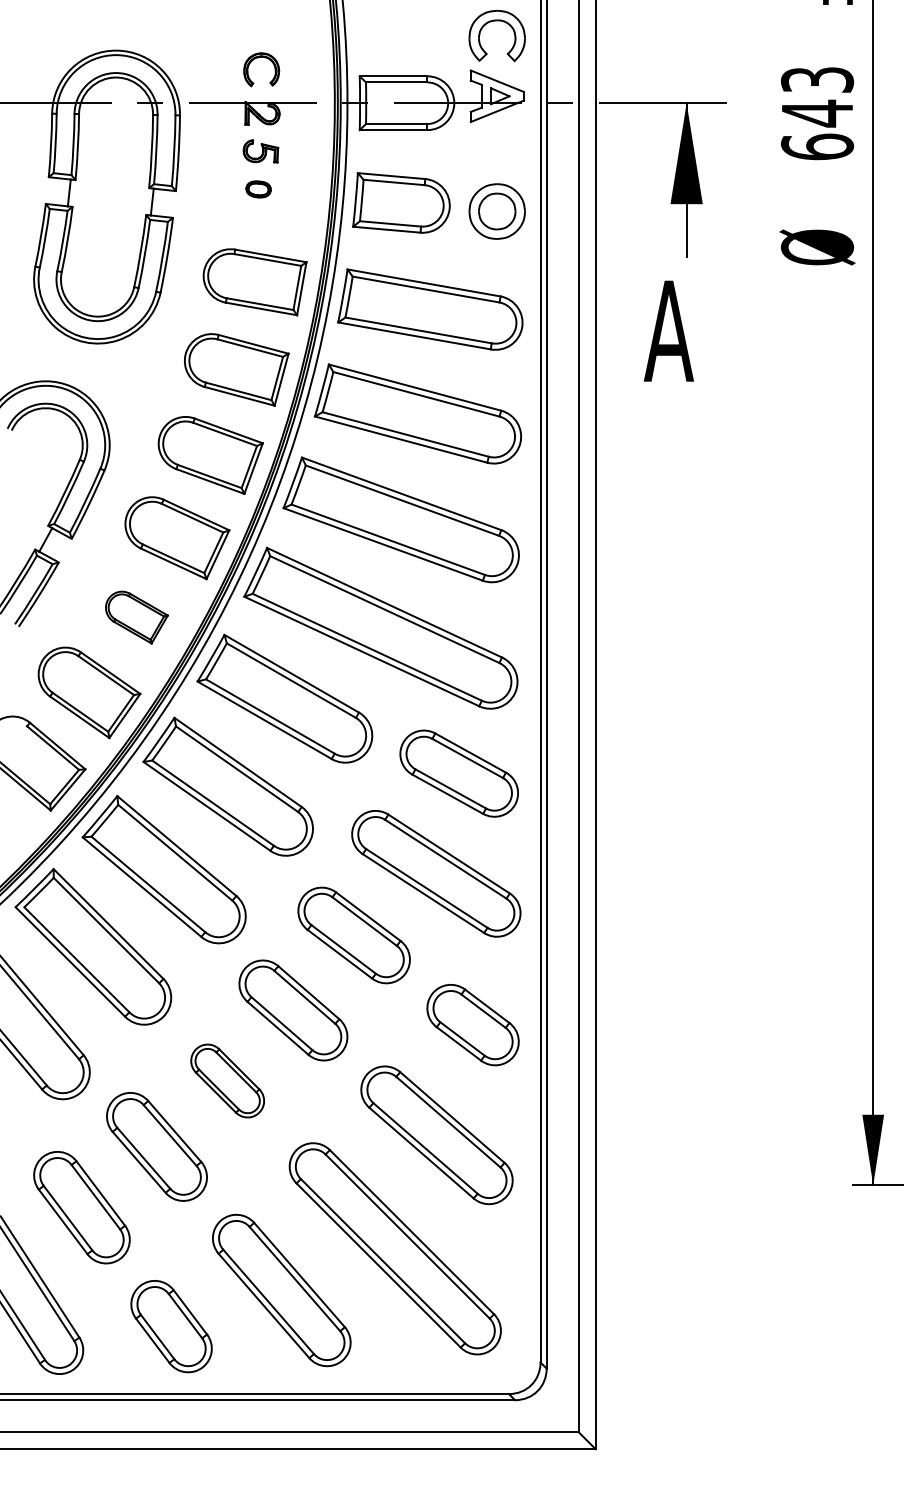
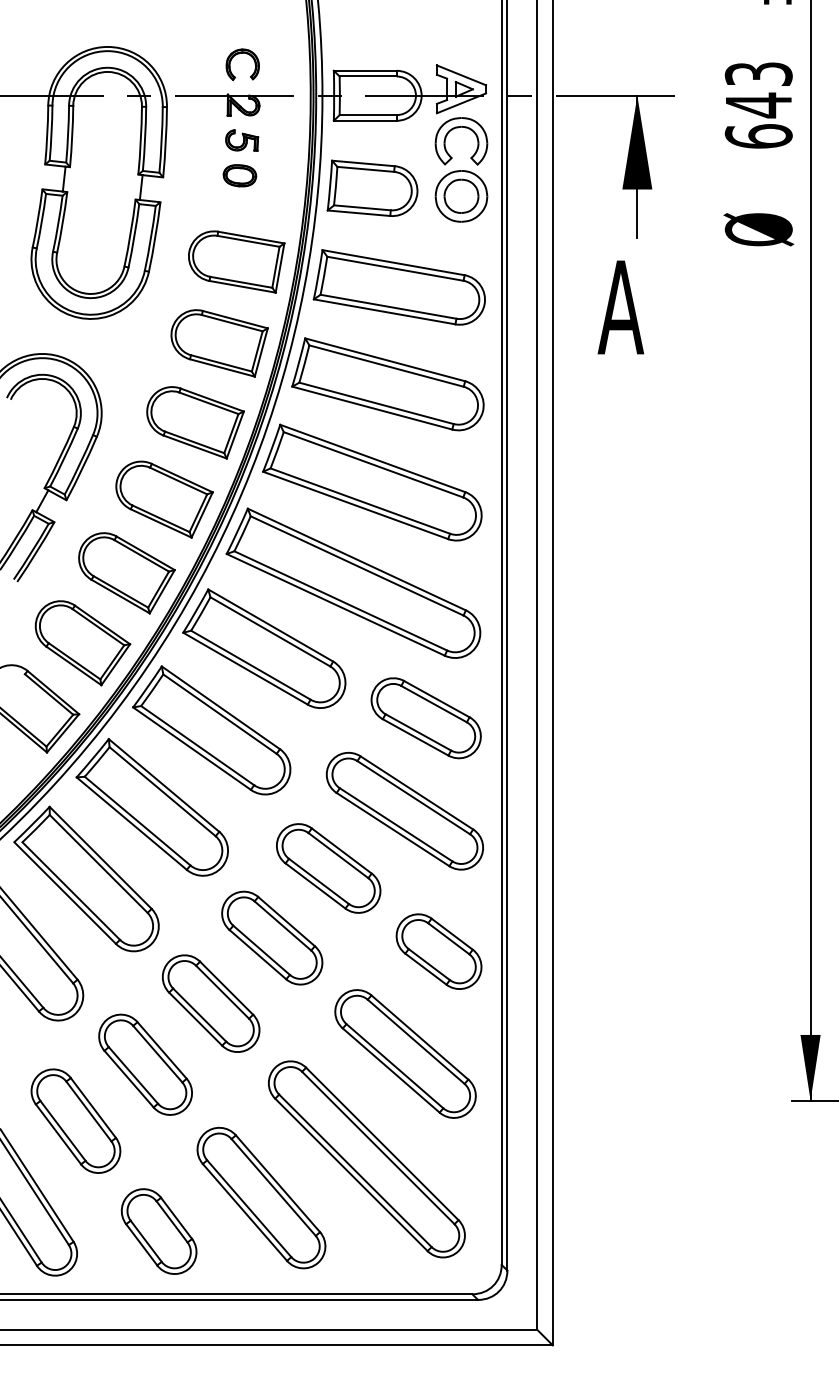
part: (494, 22) -> (458, 128), moved
part: (258, 189) -> (239, 175), size x1.43
part: (136, 617) -> (126, 573), size x1.67
part: (227, 1080) -> (211, 1003), size x1.43

